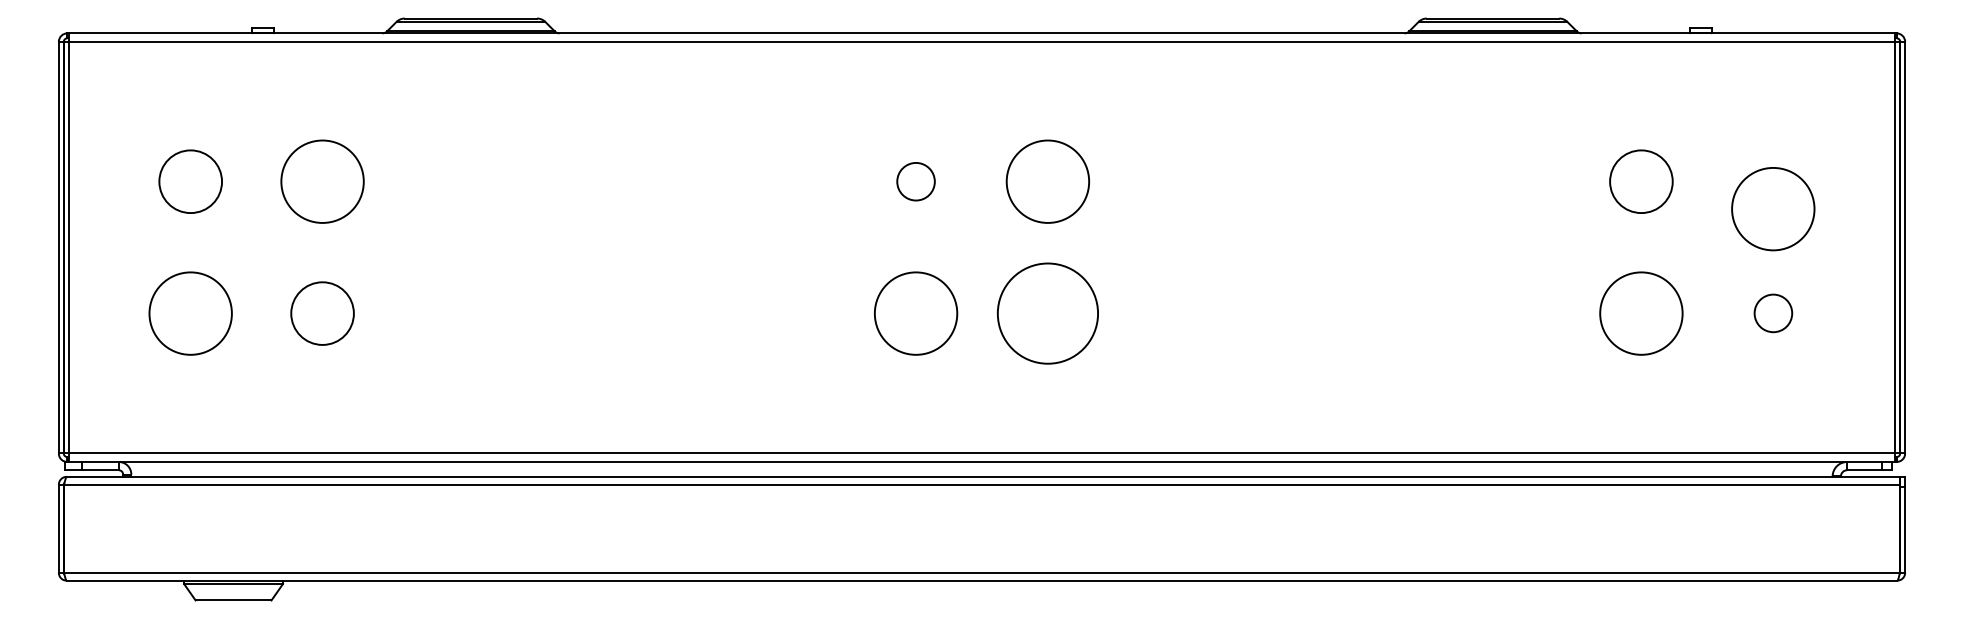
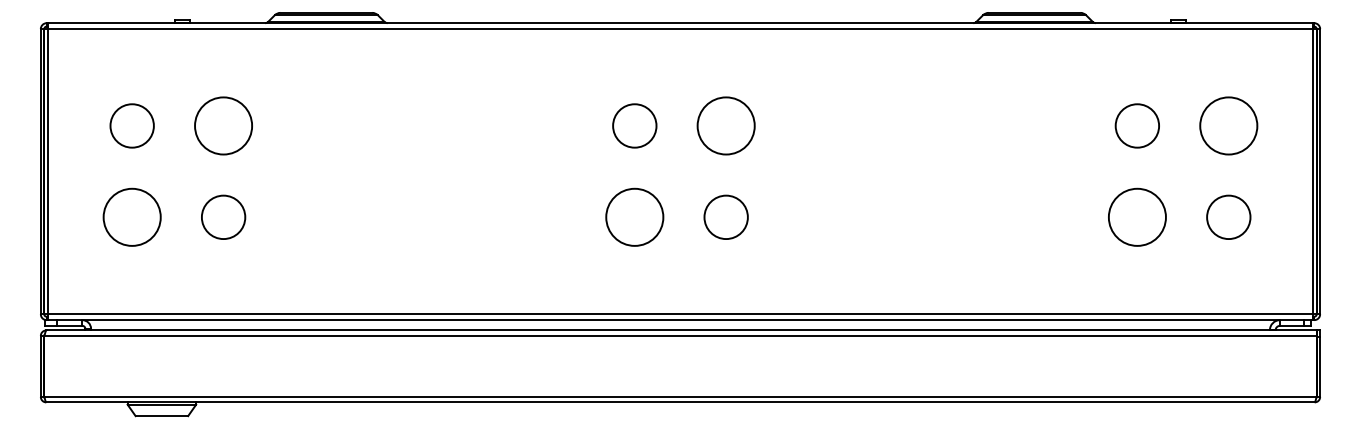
circle: (915, 181) -> (634, 125), size x1.67
circle: (1772, 208) -> (1228, 125), moved
circle: (1772, 312) -> (1228, 216), size x1.67
circle: (1046, 313) -> (725, 217), size x0.62

